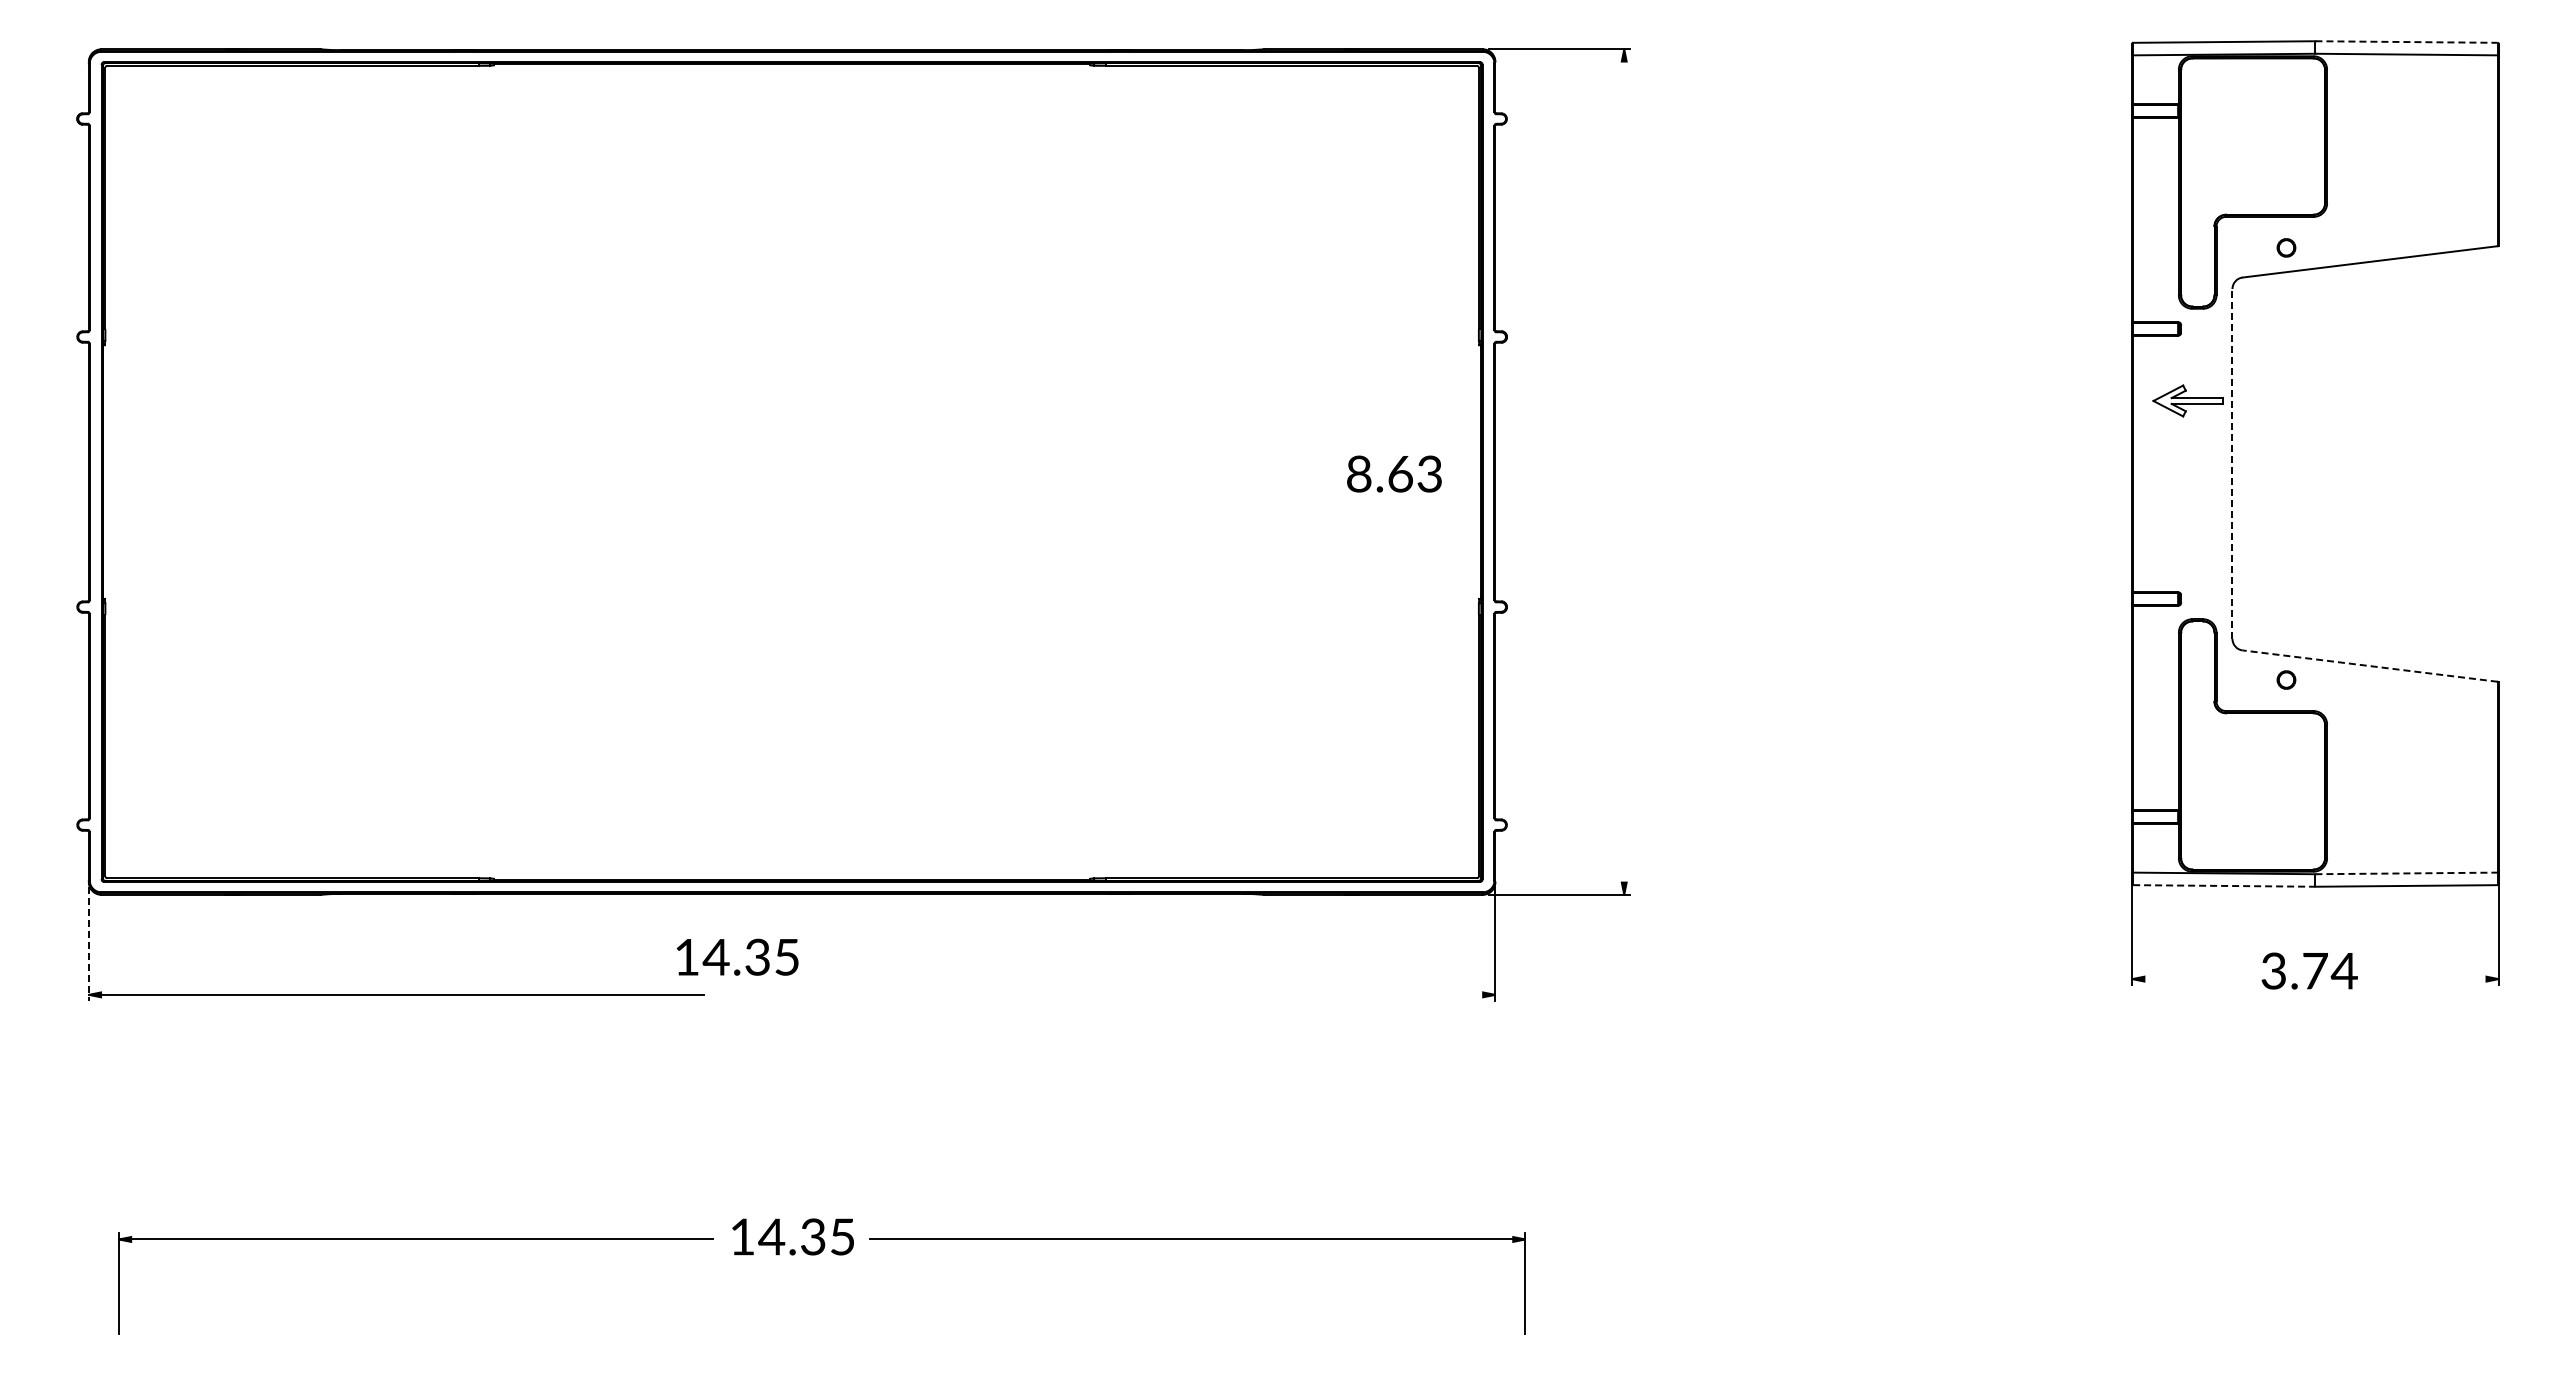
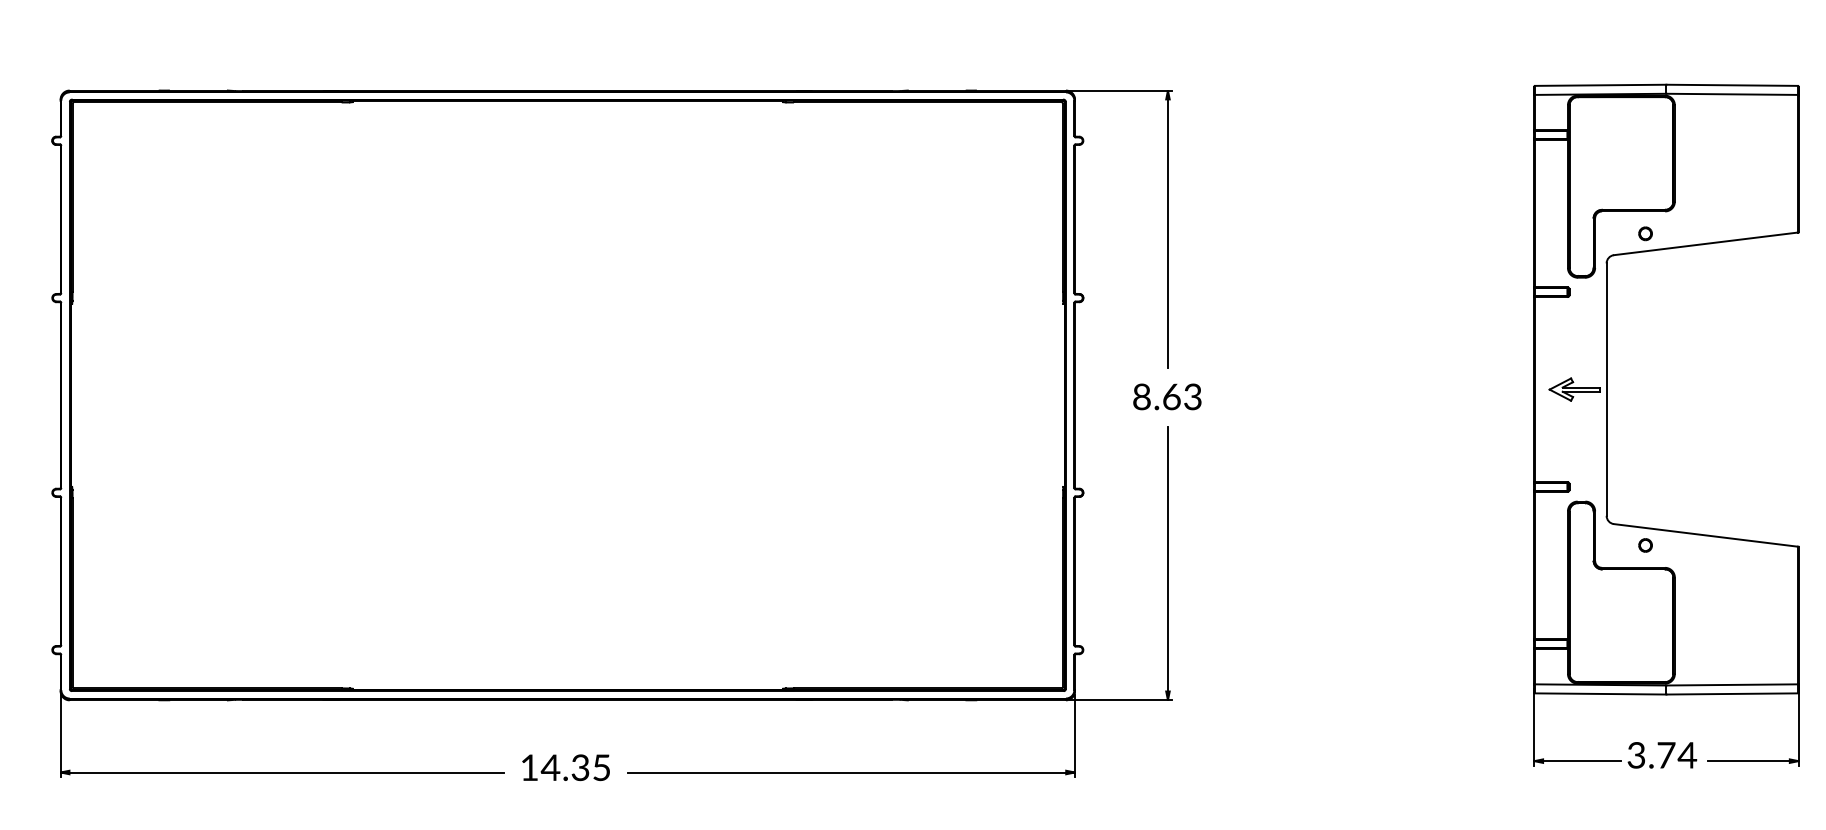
line: (2407, 42) -> (1732, 85), dashed -> solid
line: (1624, 241) -> (1168, 229), added
part: (2187, 400) -> (1574, 389), moved
line: (2232, 463) -> (1606, 389), dashed -> solid
text: (1394, 473) -> (1167, 396), moved
line: (2370, 666) -> (1706, 535), dashed -> solid
line: (1624, 704) -> (1168, 563), added
line: (2407, 873) -> (1732, 684), dashed -> solid
line: (2224, 885) -> (1600, 693), dashed -> solid
line: (88, 944) -> (60, 736), dashed -> solid
text: (737, 956) -> (565, 767), moved
line: (2192, 979) -> (1577, 761), added
line: (2435, 979) -> (1753, 761), added
line: (1185, 994) -> (851, 772), added

